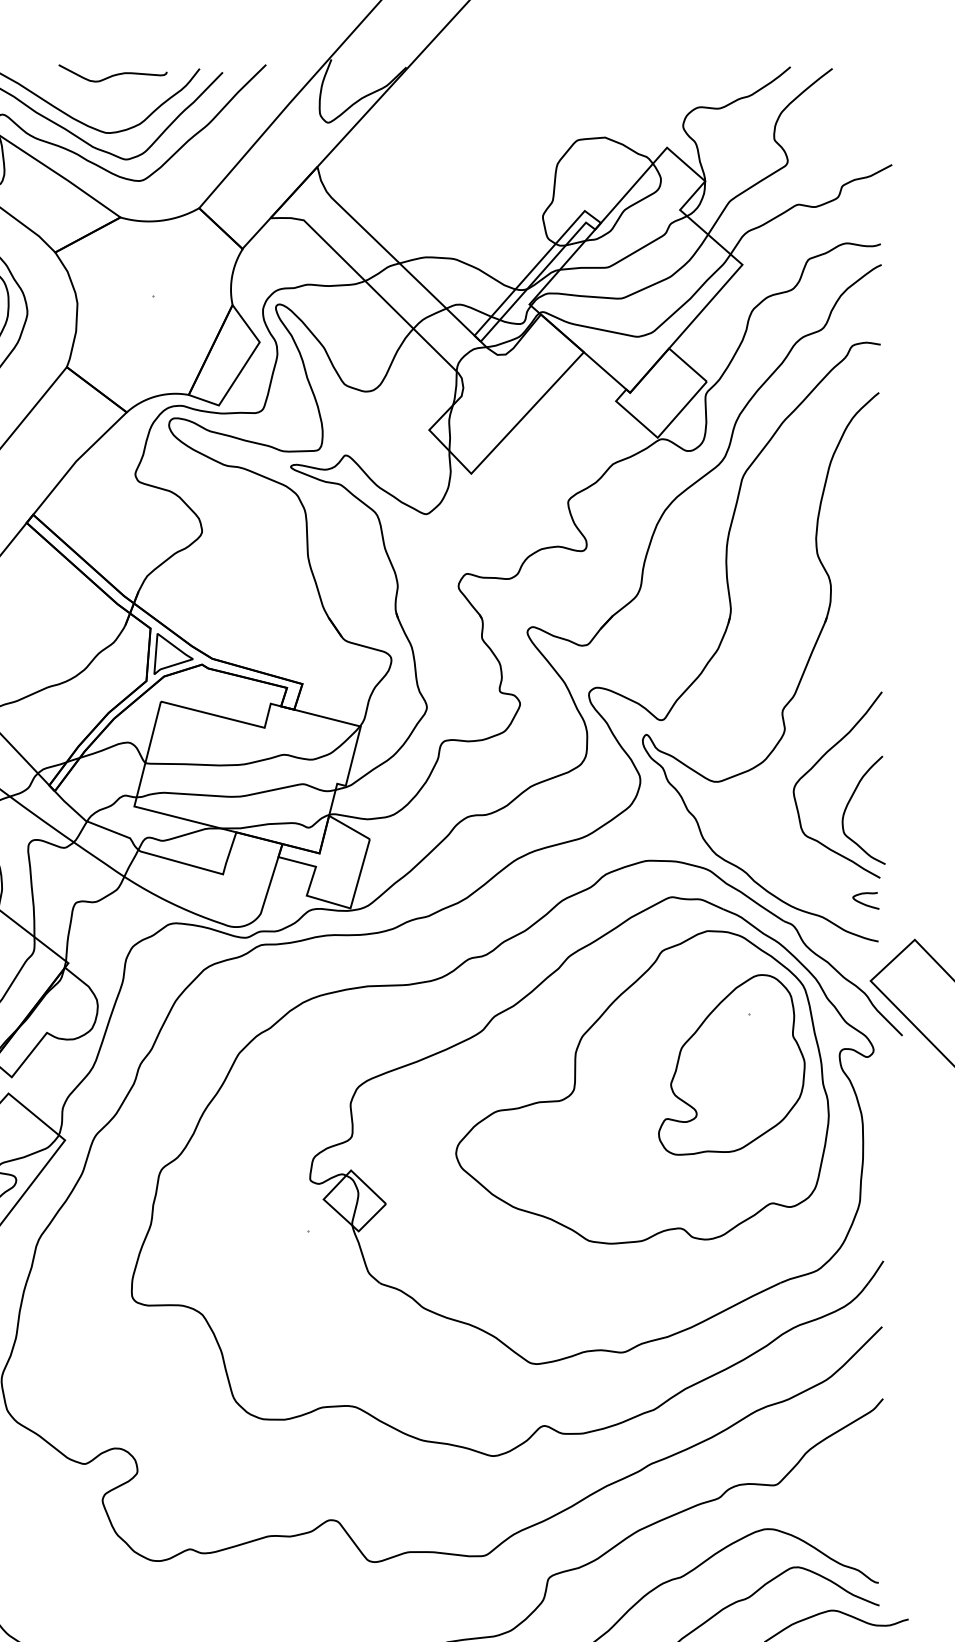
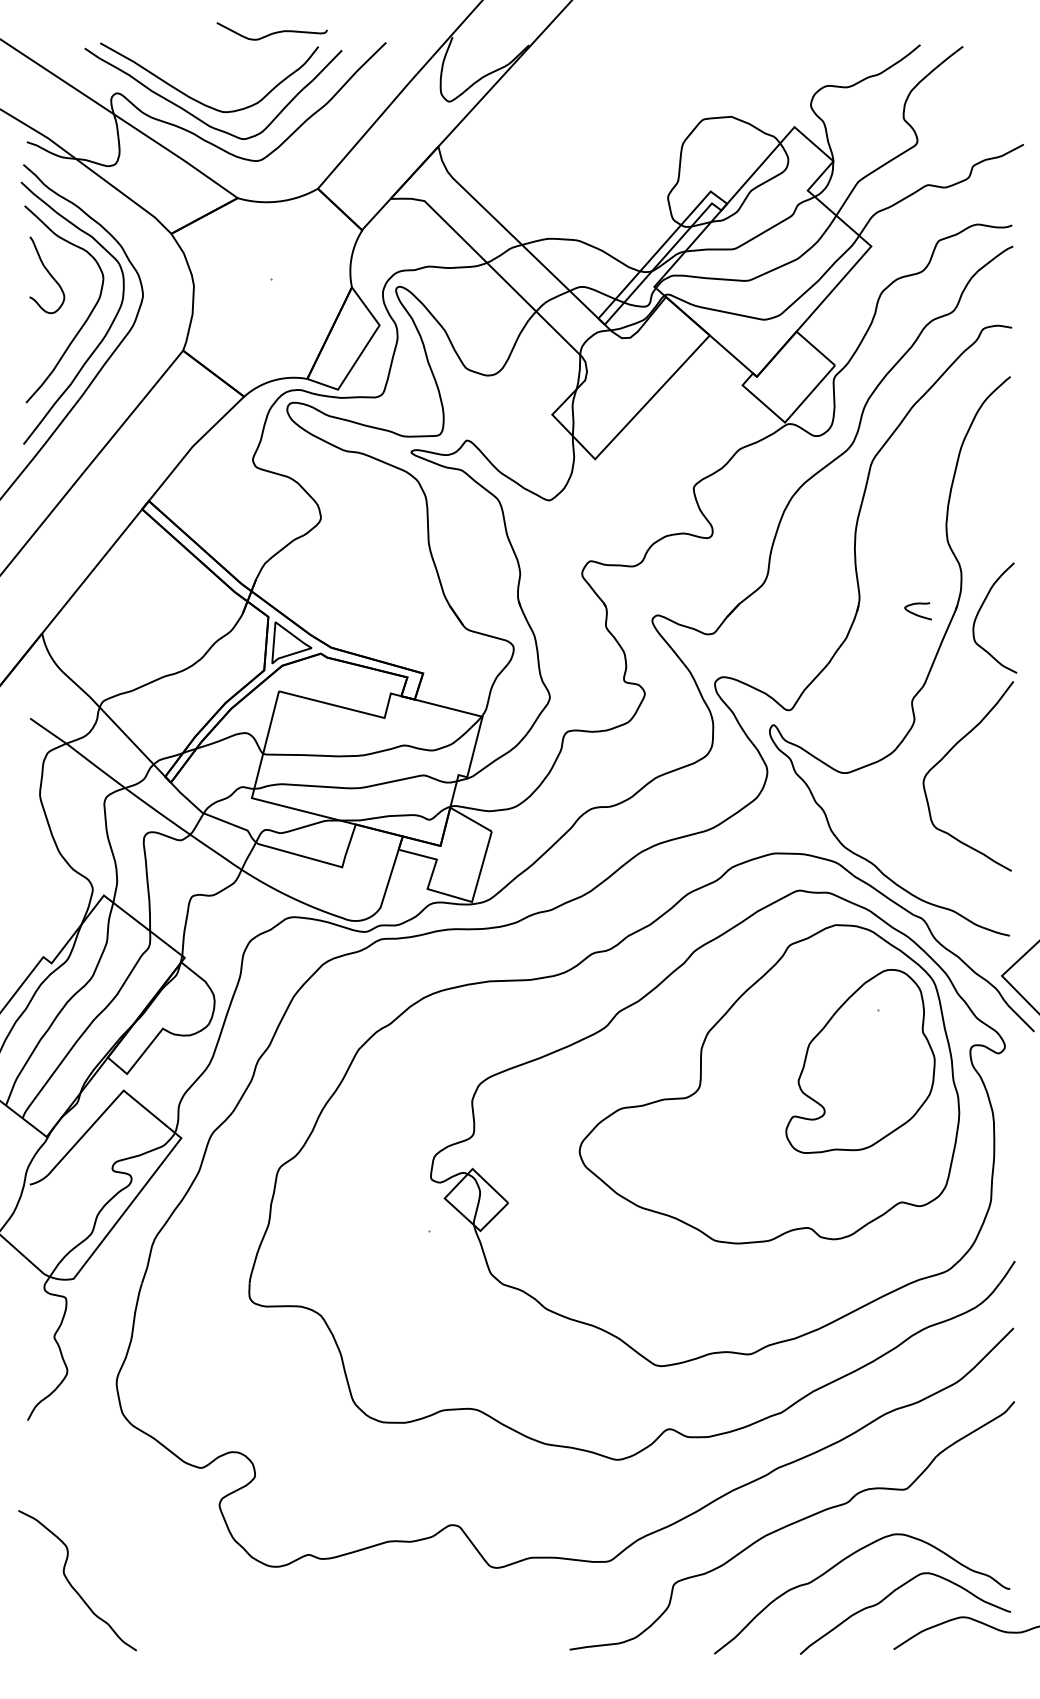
curve: (113, 74) -> (272, 32), moved
curve: (849, 802) -> (980, 610), moved
curve: (863, 903) -> (915, 613), moved

